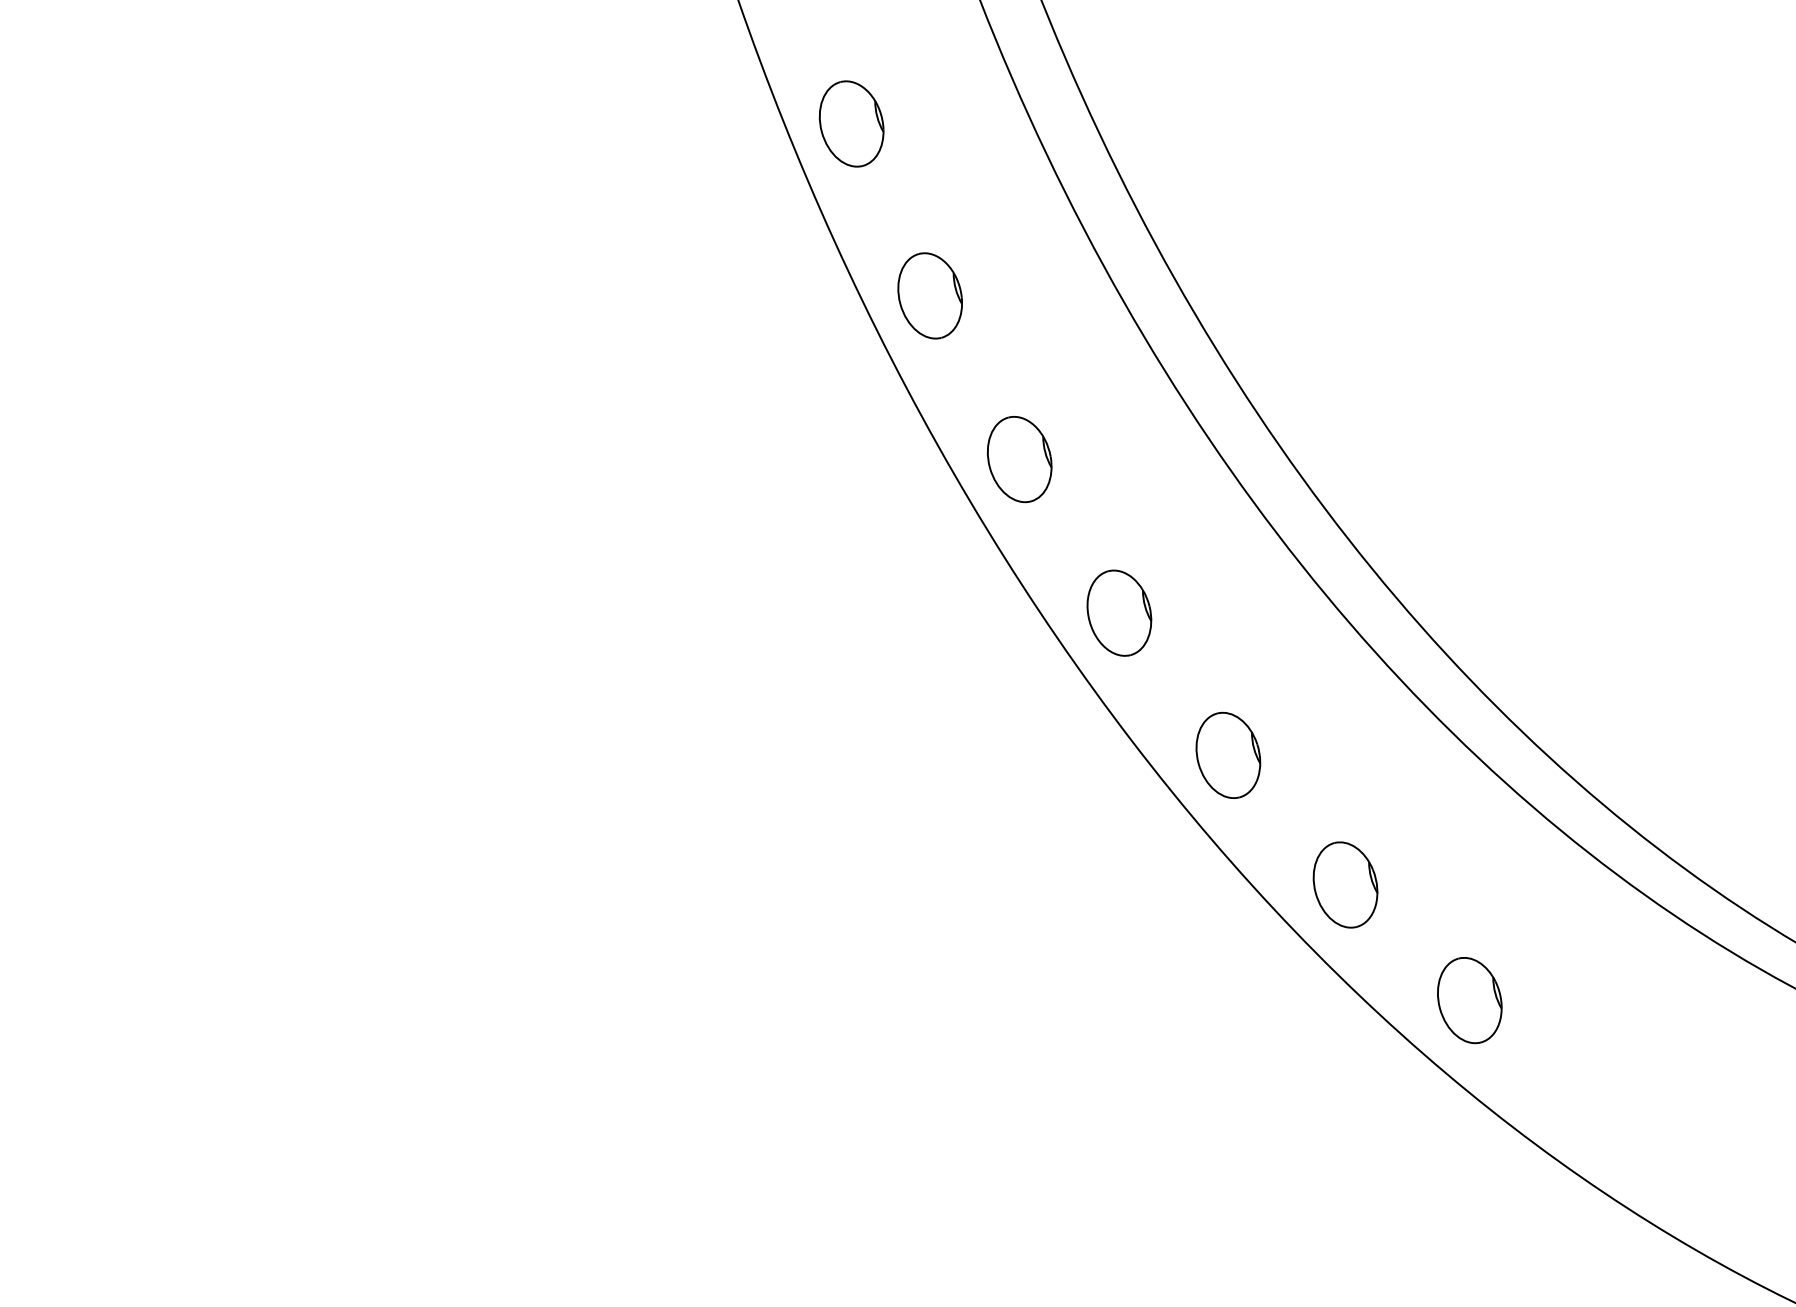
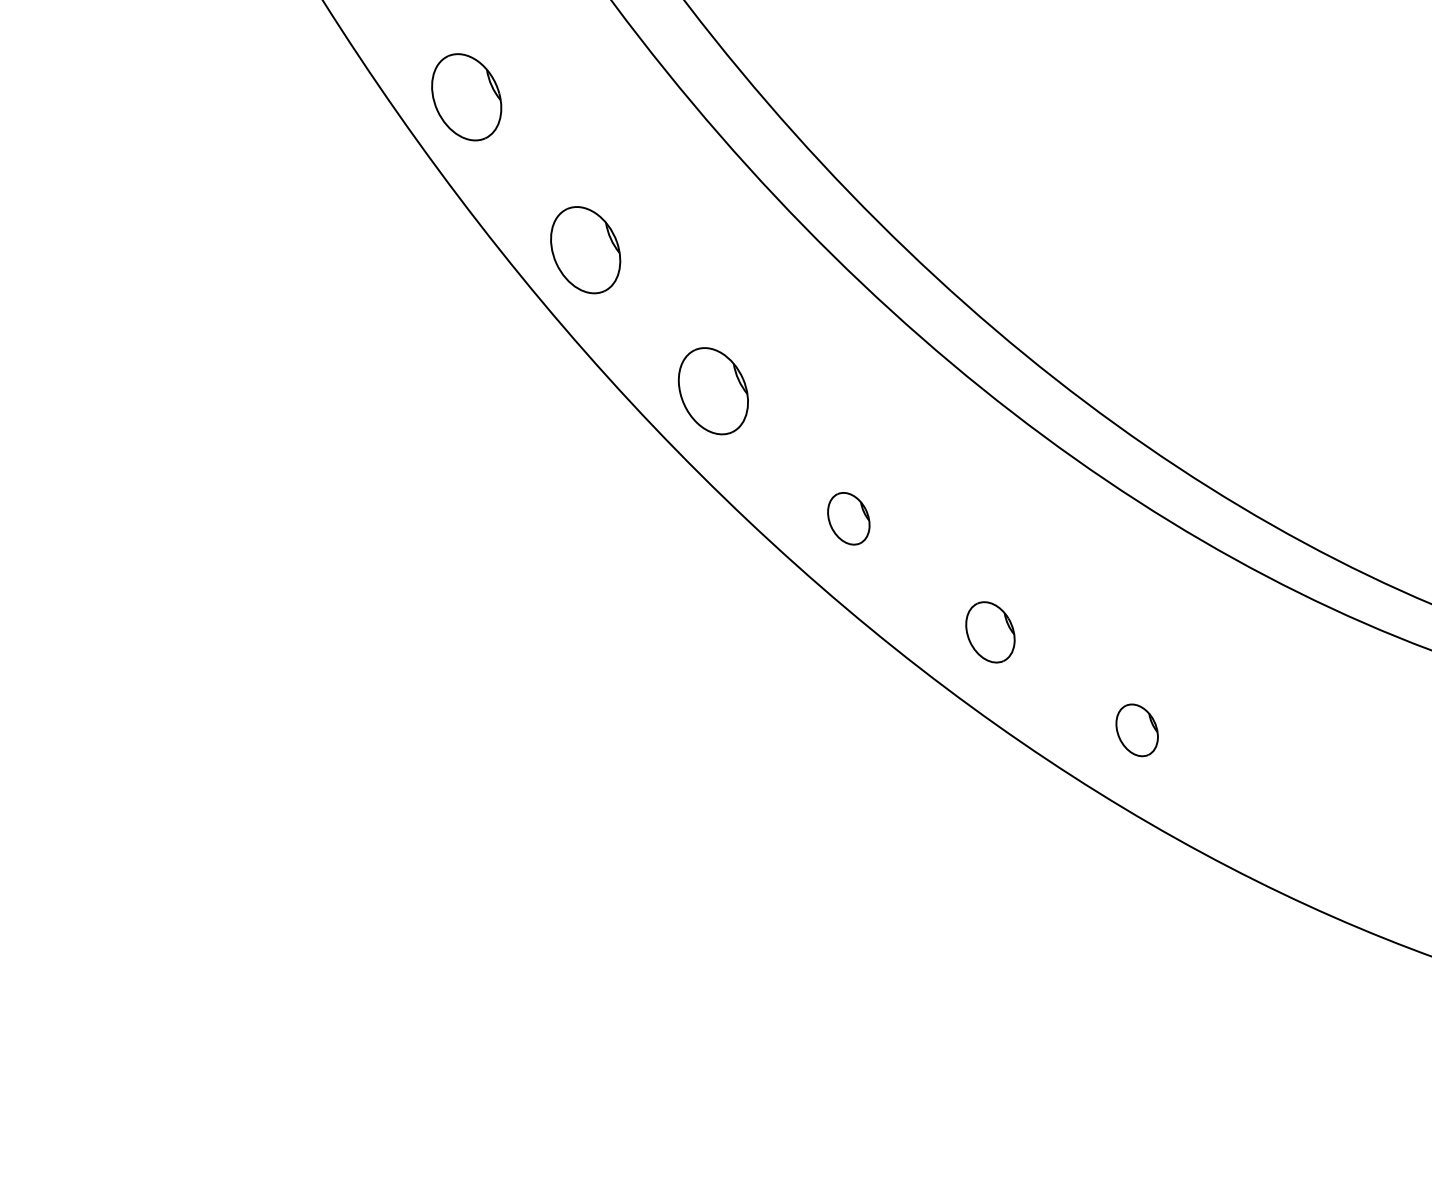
part: (1228, 754) -> (848, 517), size x0.6
part: (1345, 884) -> (990, 631), size x0.7
part: (1469, 1000) -> (1136, 730), size x0.6

